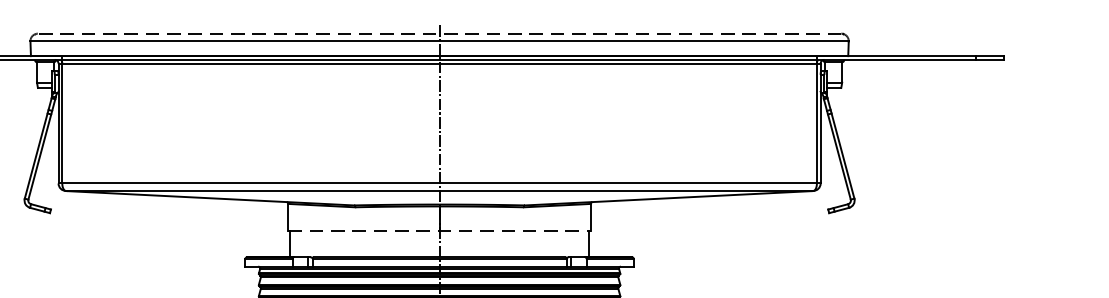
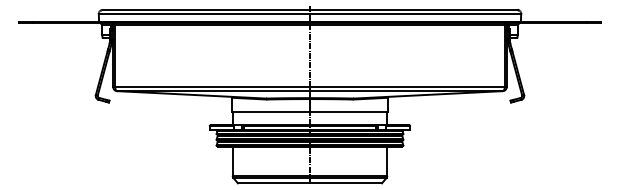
line: (438, 32) -> (309, 9), dashed -> solid
line: (440, 230) -> (310, 111), dashed -> solid

